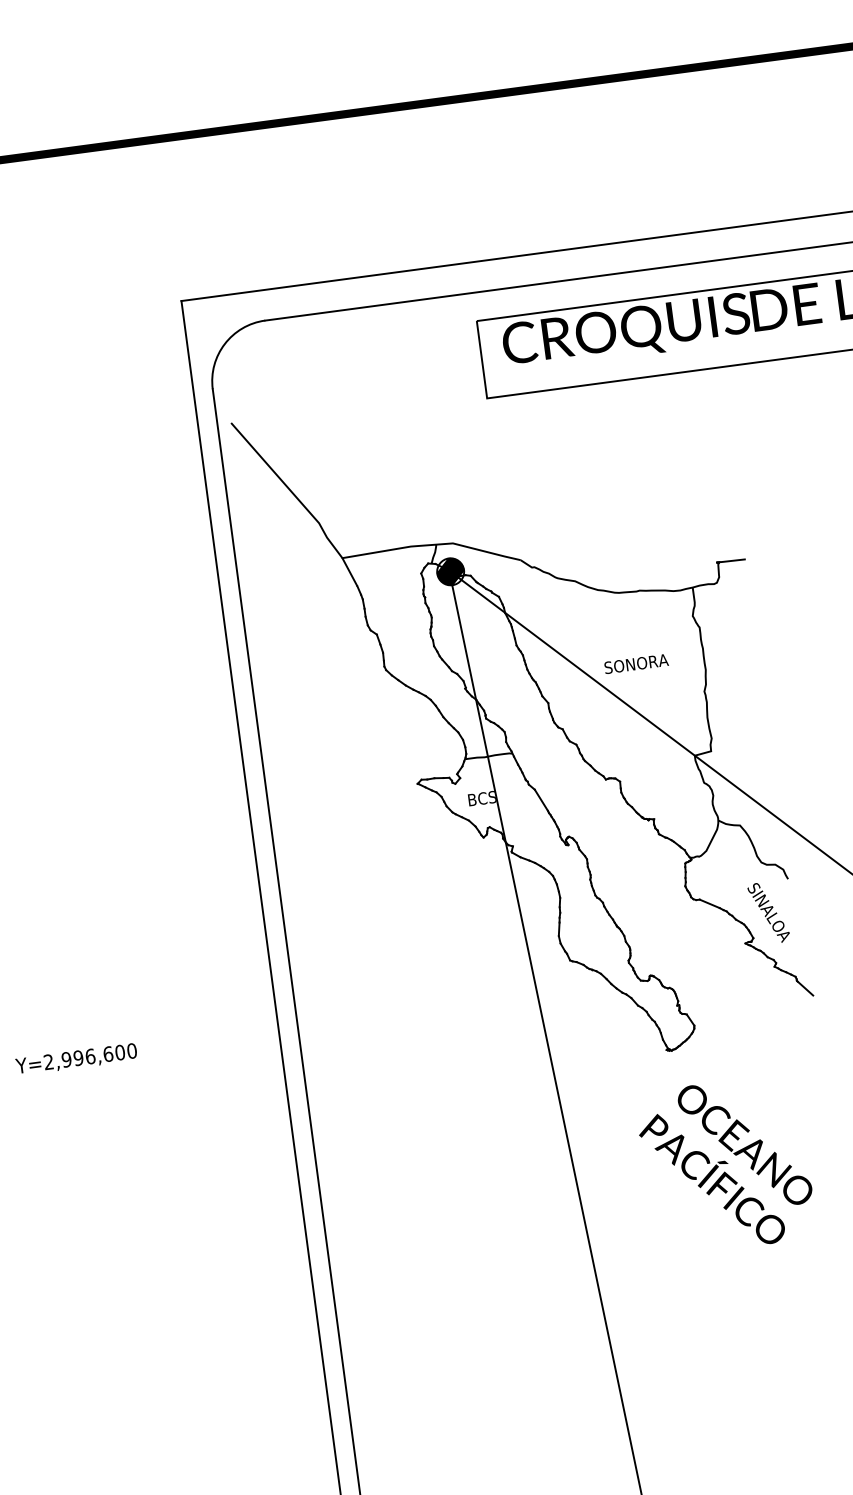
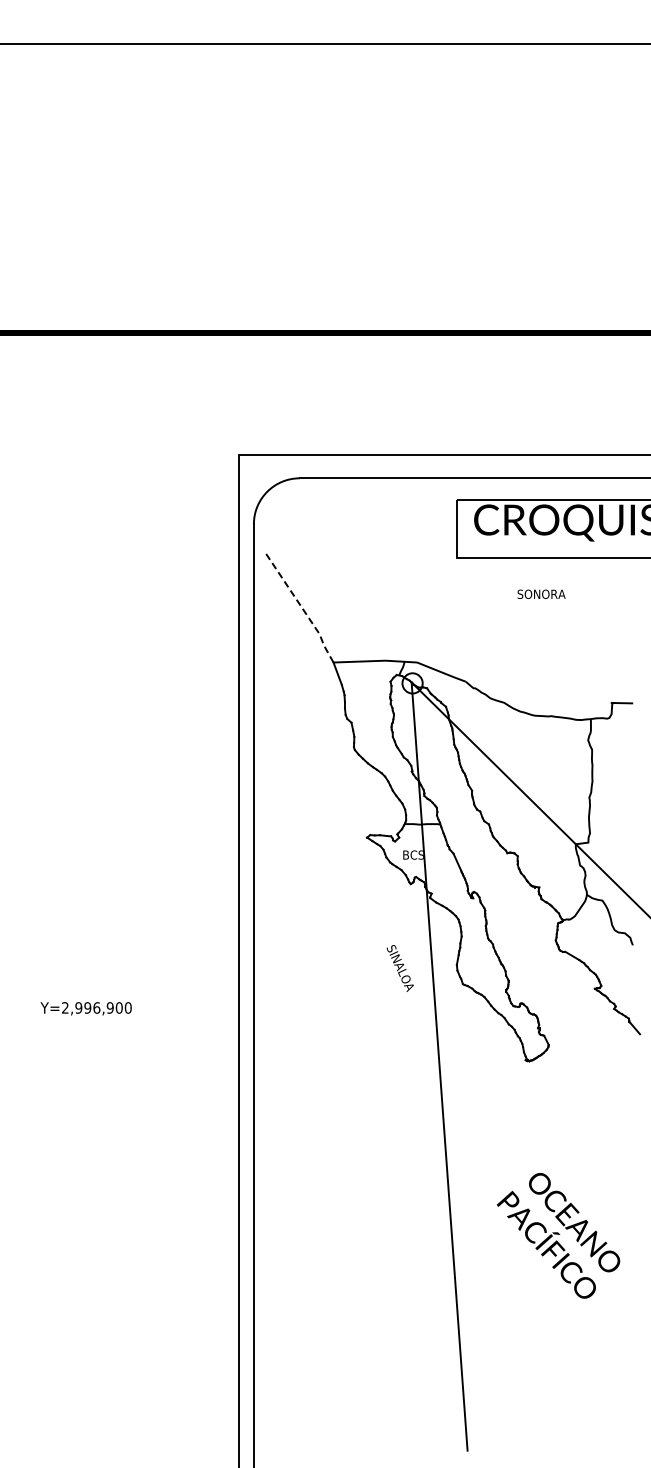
line: (290, 491) -> (301, 607), solid -> dashed
hatch: (450, 571) -> (412, 683), removed
text: (636, 662) -> (541, 593), moved
text: (767, 913) -> (399, 968), moved
text: (107, 1053) -> (109, 1007), Y=2,996,600 -> Y=2,996,900
text: (726, 1164) -> (558, 1235), moved

